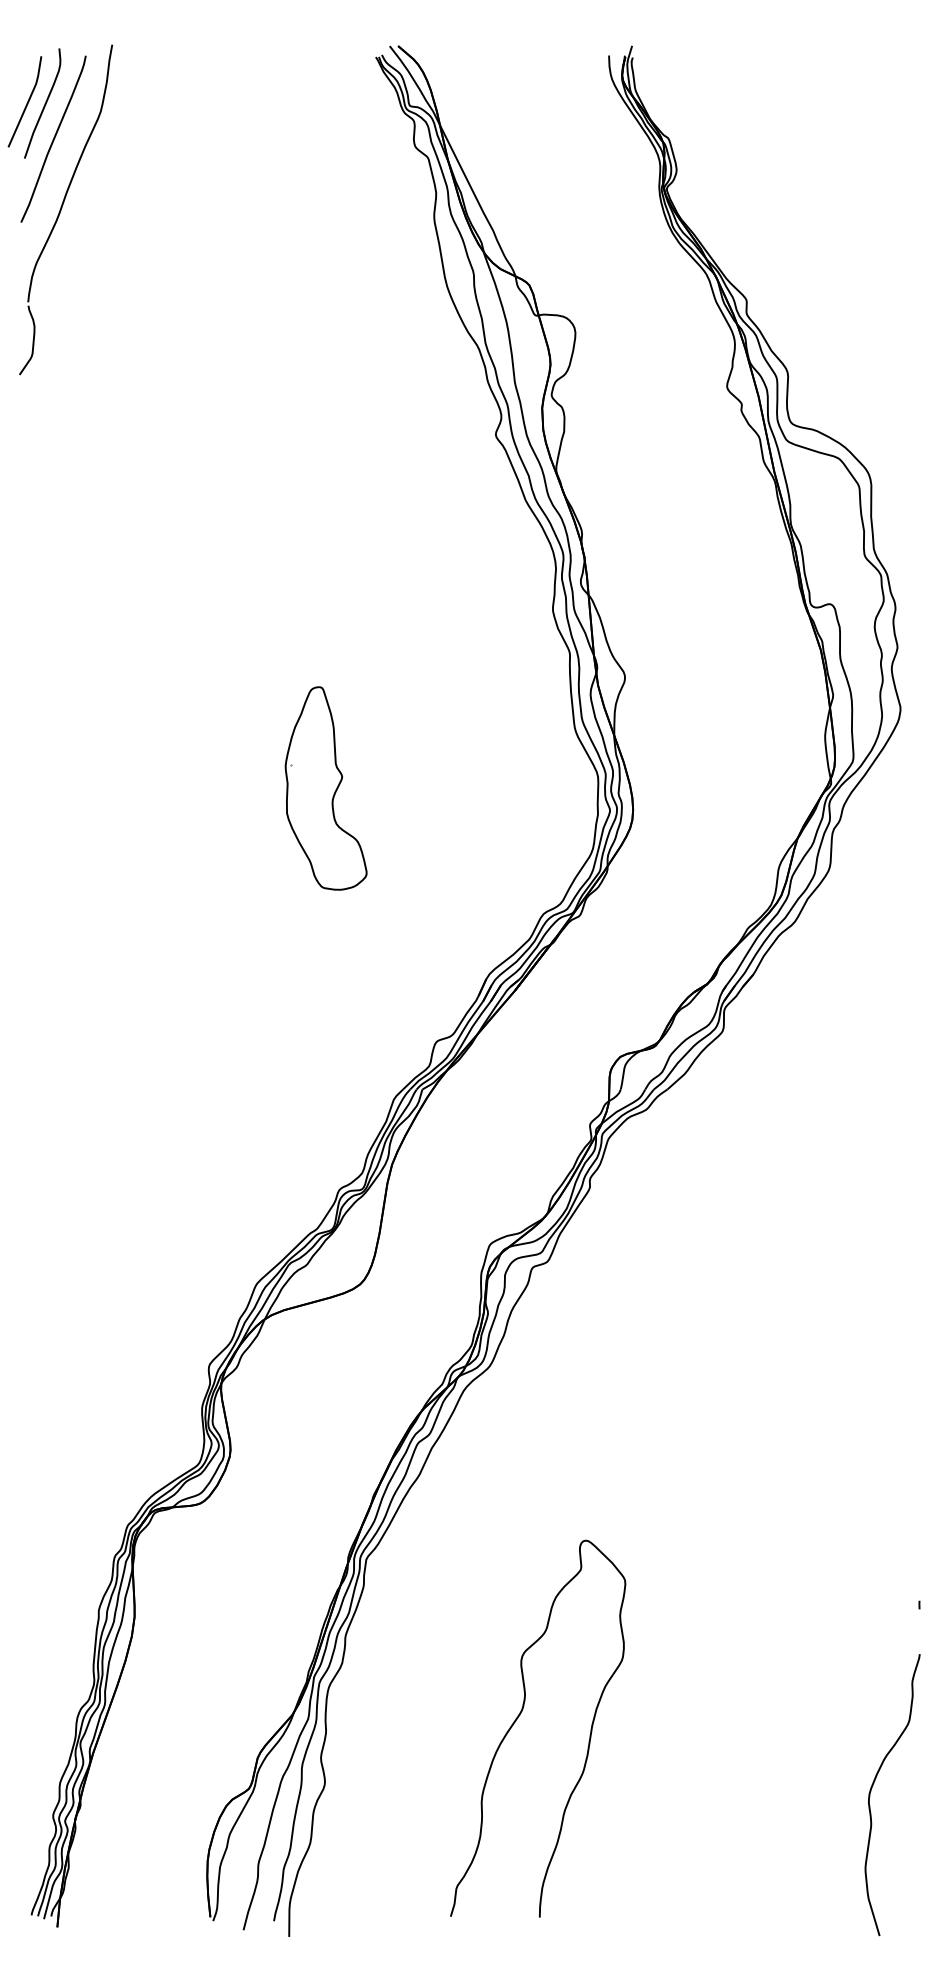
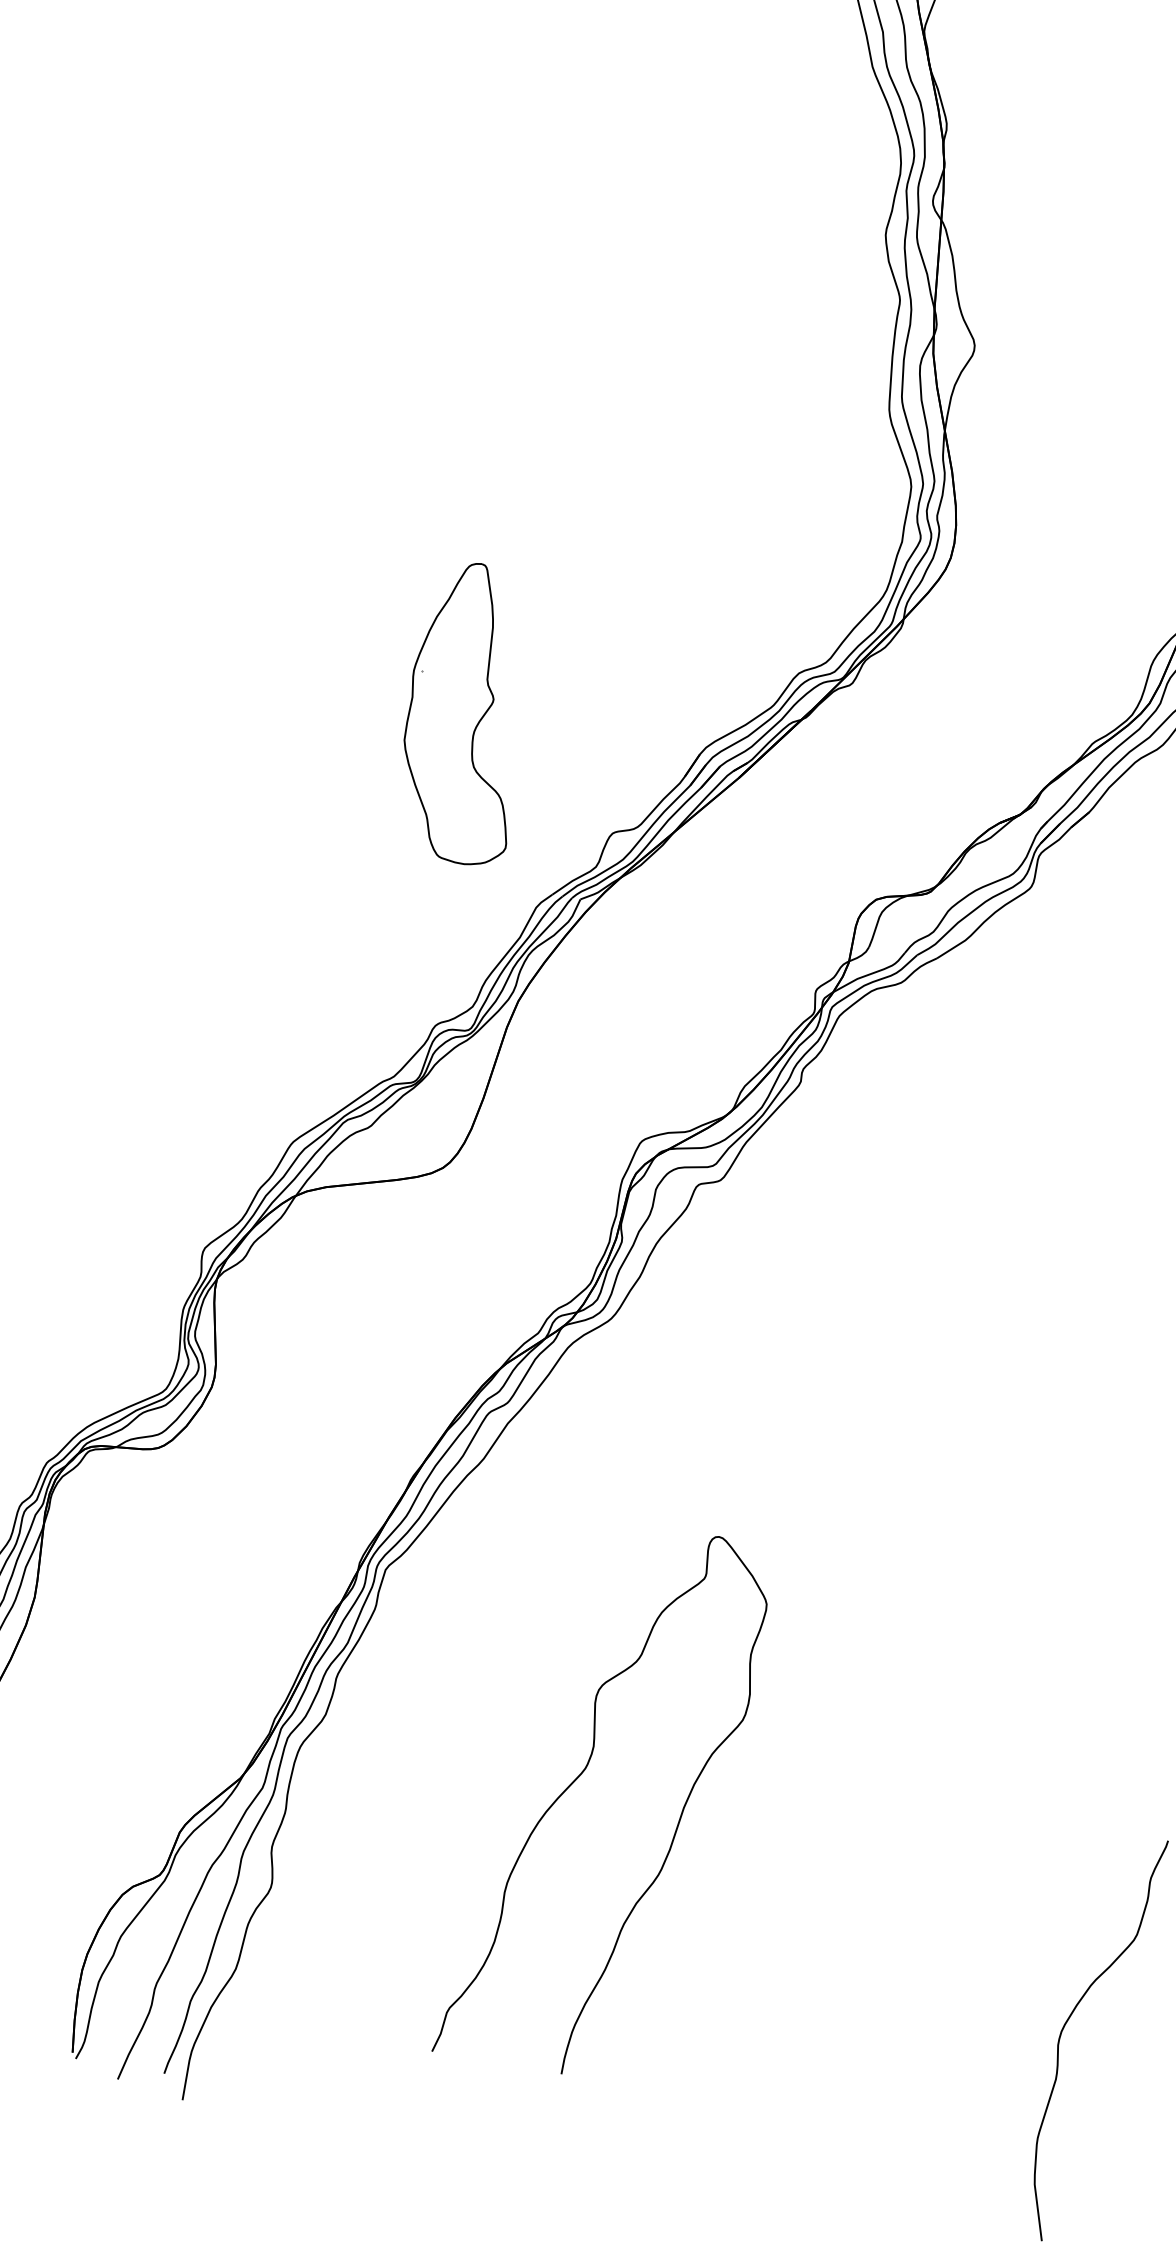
part: (325, 788) -> (466, 713), moved
curve: (520, 1715) -> (582, 1775), moved

